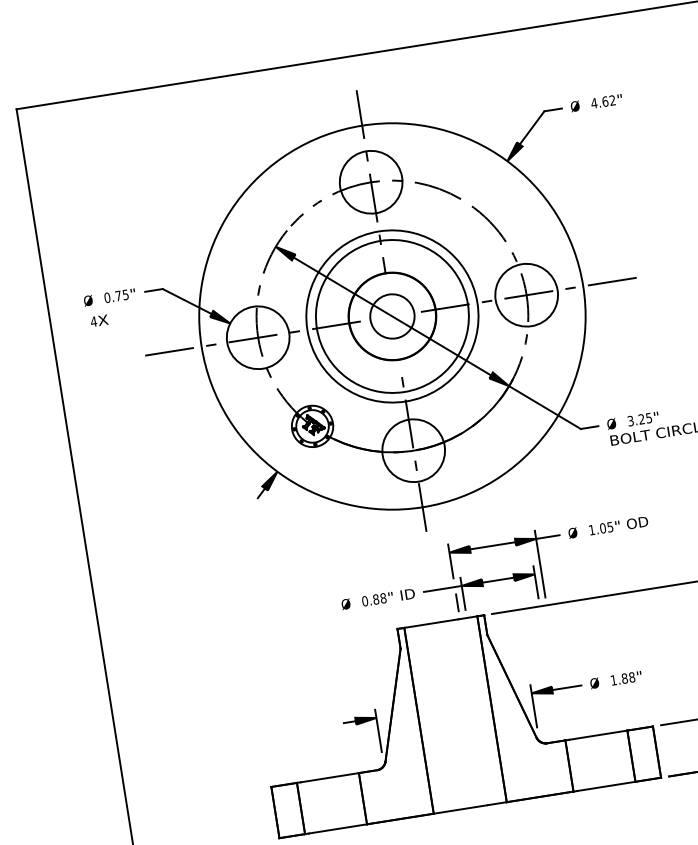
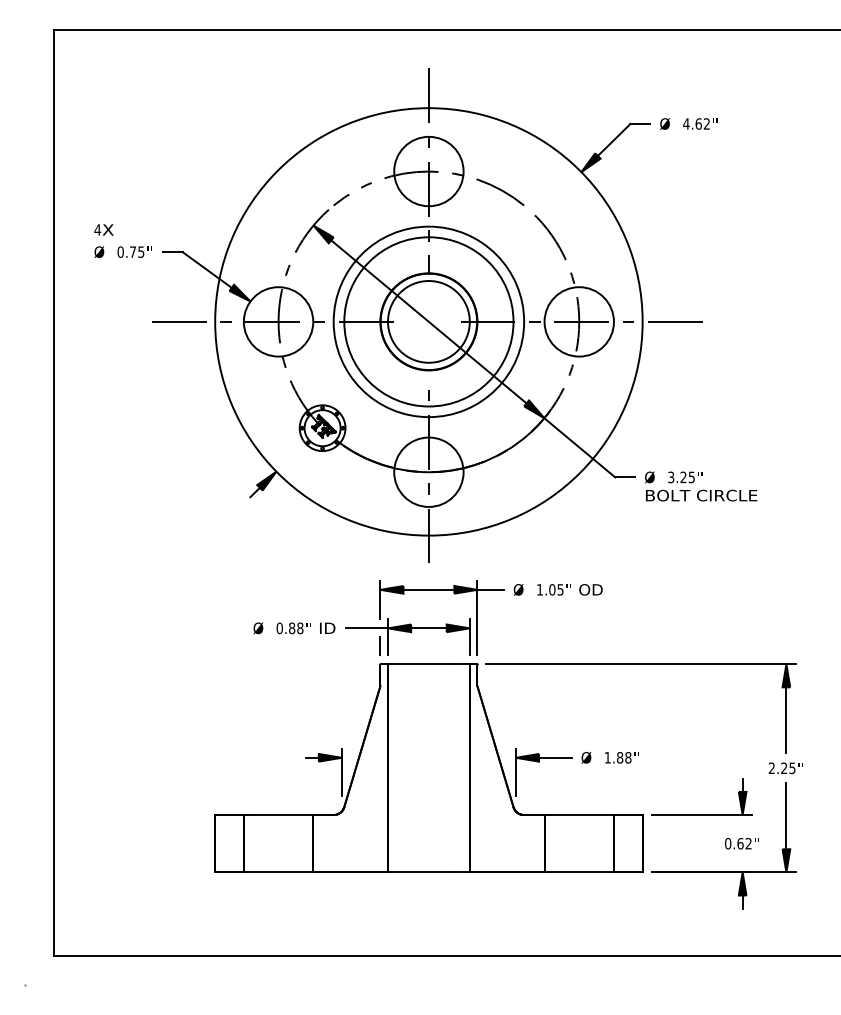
circle: (392, 316) -> (428, 321), size x1.67
text: (98, 320) -> (103, 229), moved
part: (496, 579) -> (427, 627), moved

